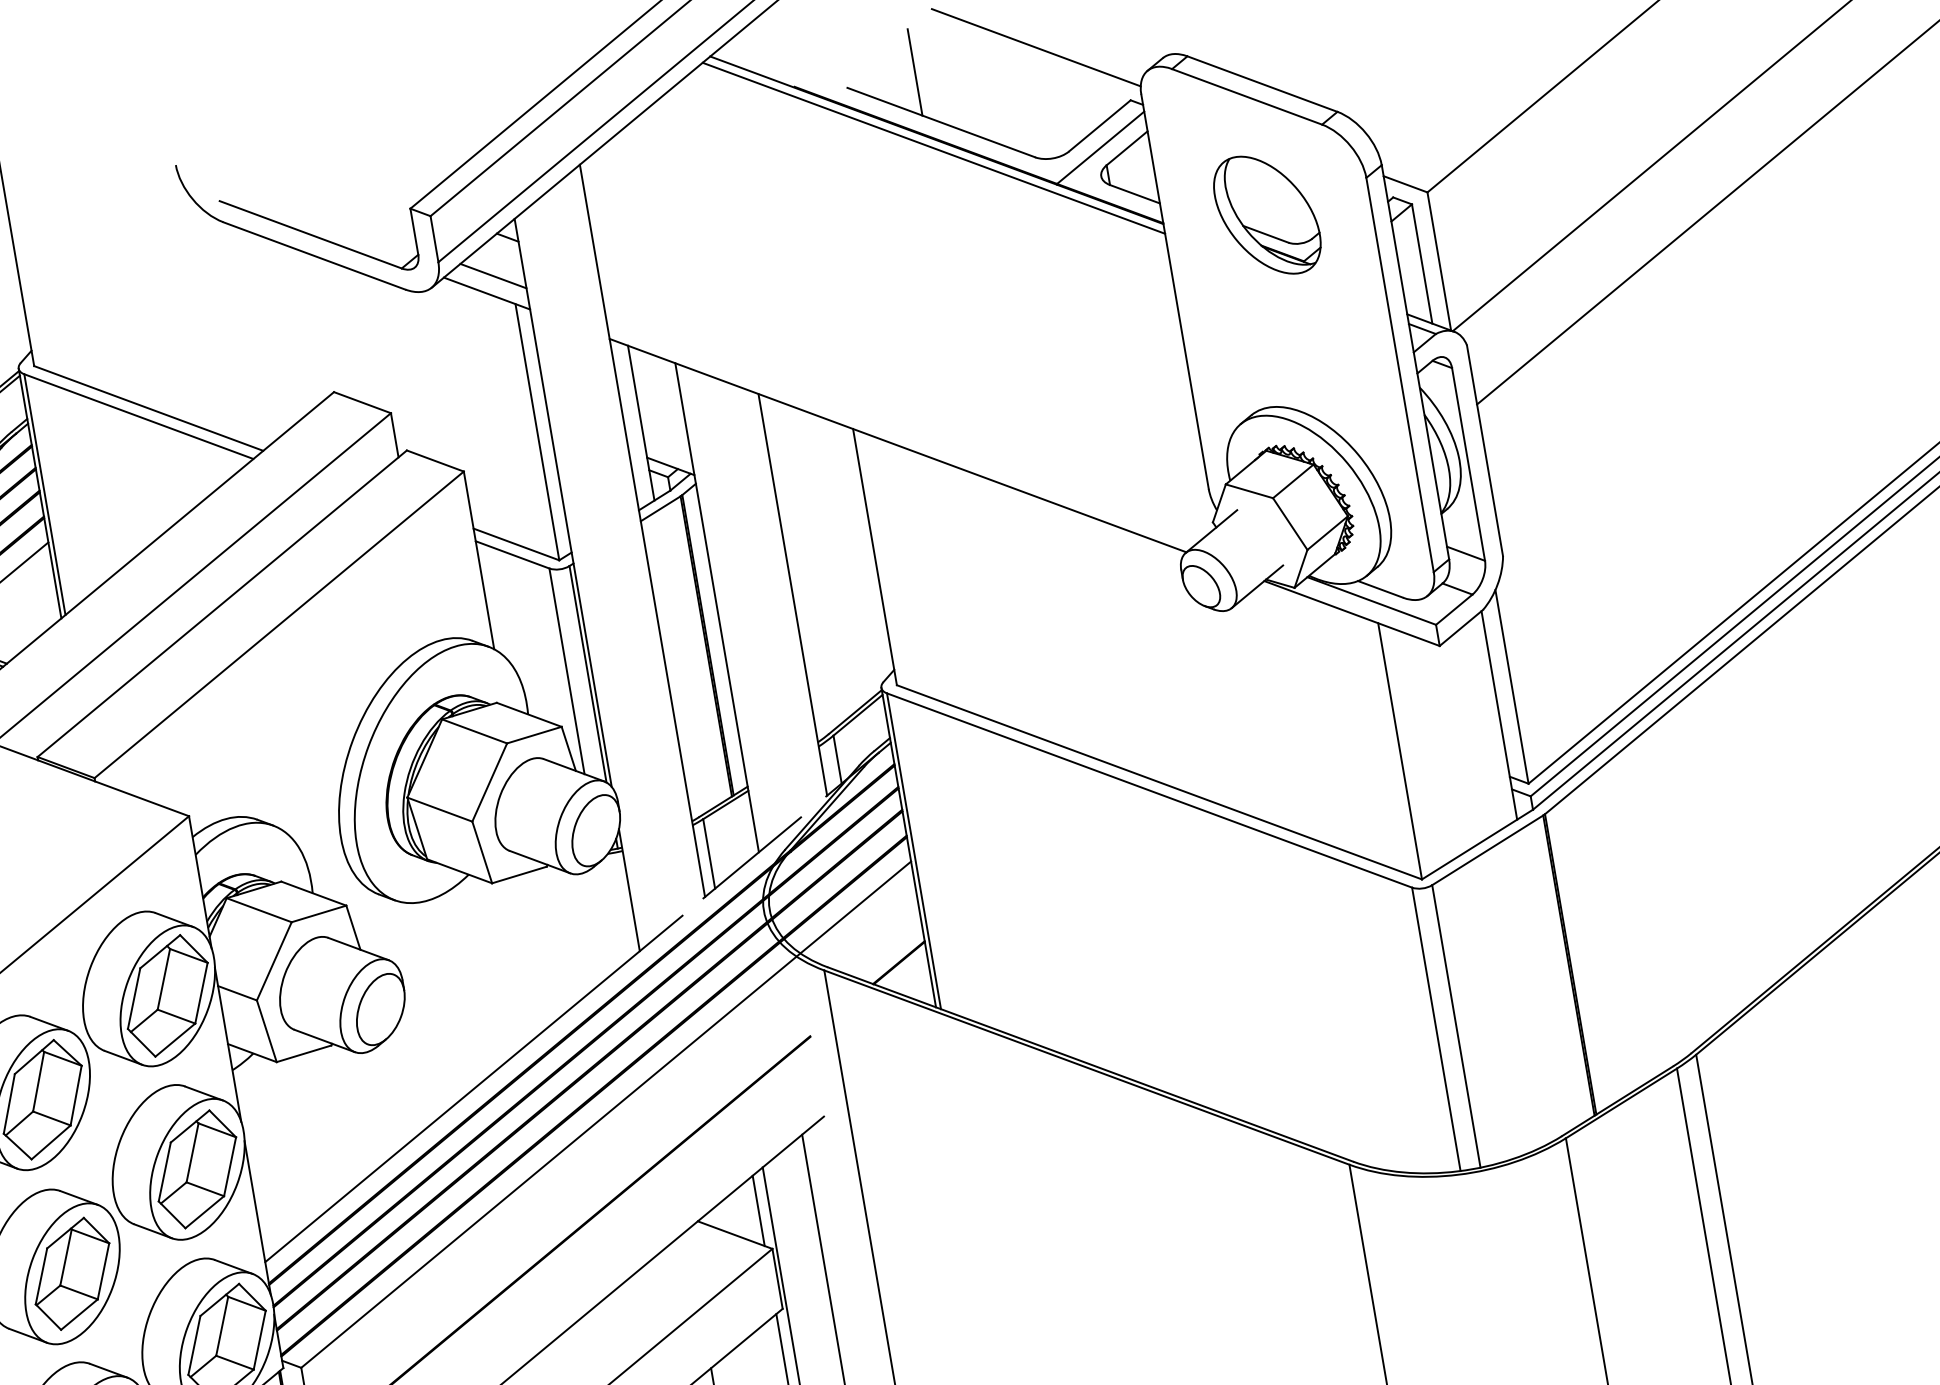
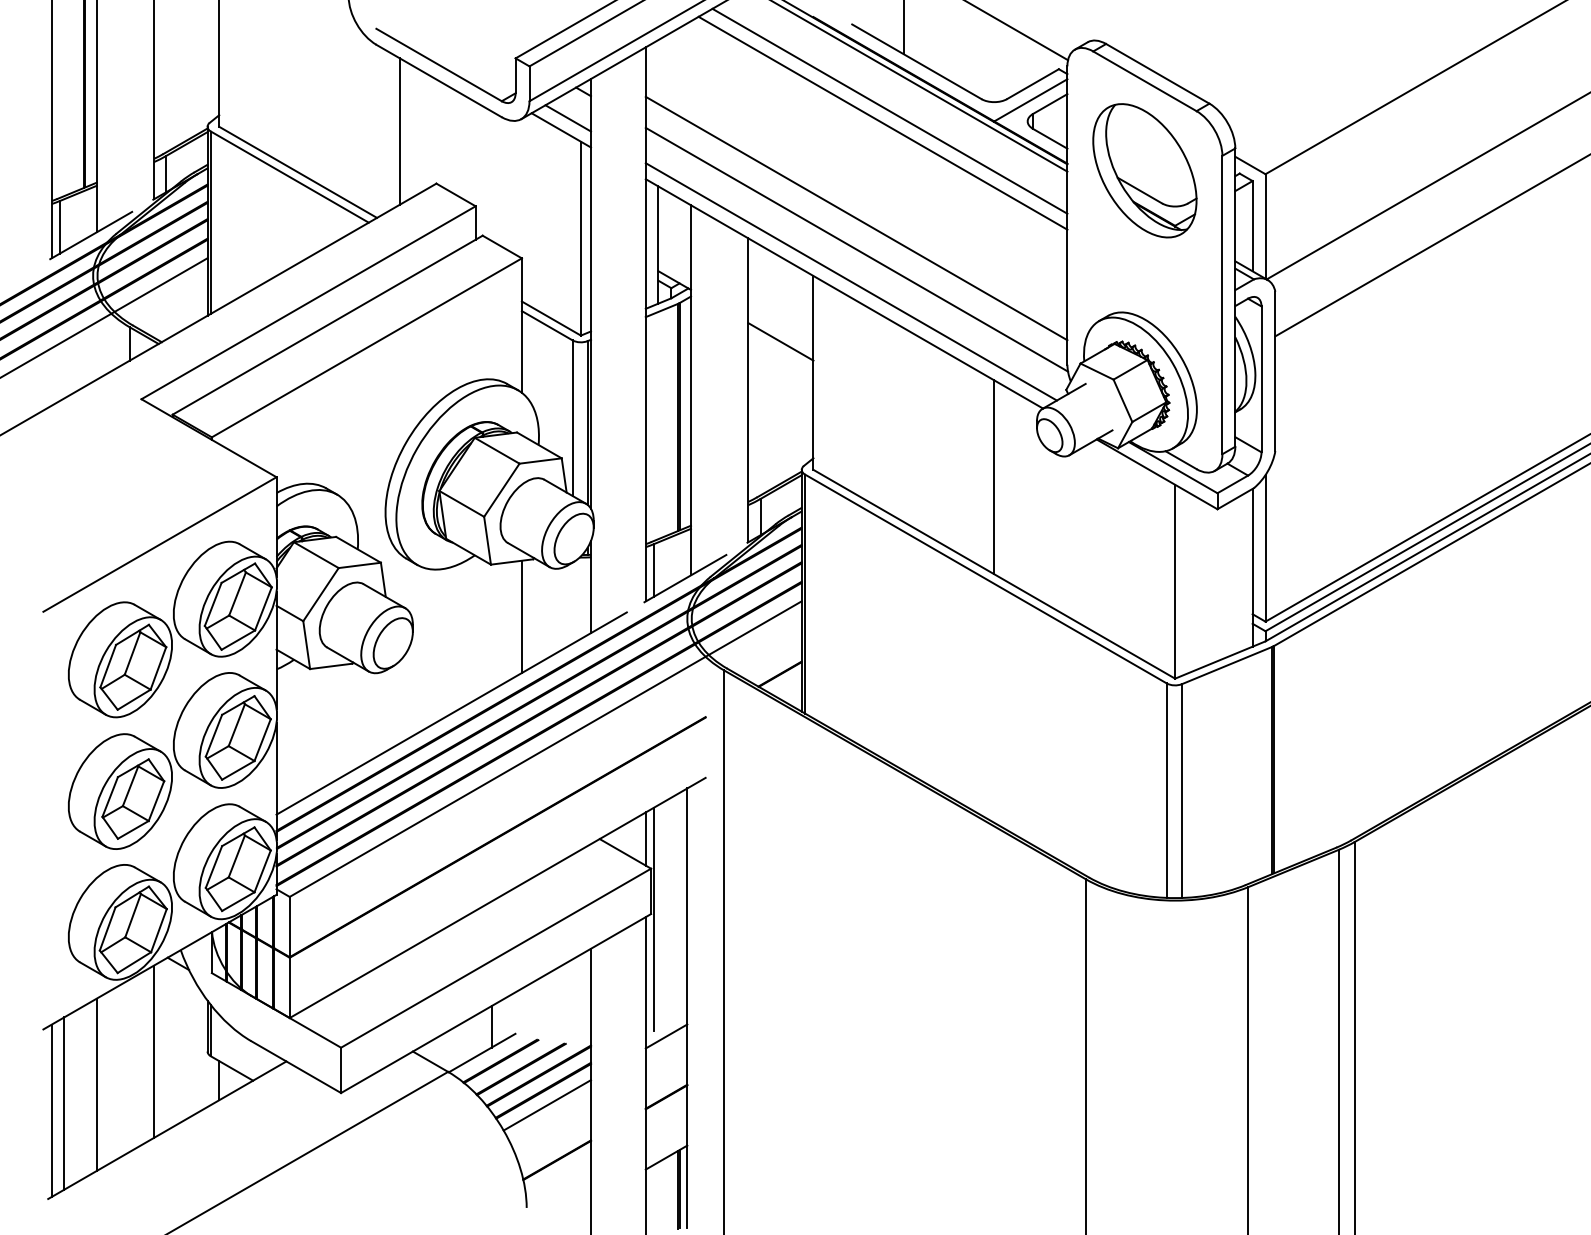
line: (916, 193) -> (889, 110), added
line: (909, 210) -> (882, 122), added
part: (1266, 214) -> (1144, 170), size x1.43
line: (274, 331) -> (400, 131), added
line: (896, 343) -> (856, 218), added
line: (903, 384) -> (856, 249), added
line: (903, 427) -> (850, 281), added
line: (824, 523) -> (780, 341), added
line: (1137, 654) -> (994, 477), added
line: (544, 944) -> (521, 616), added

